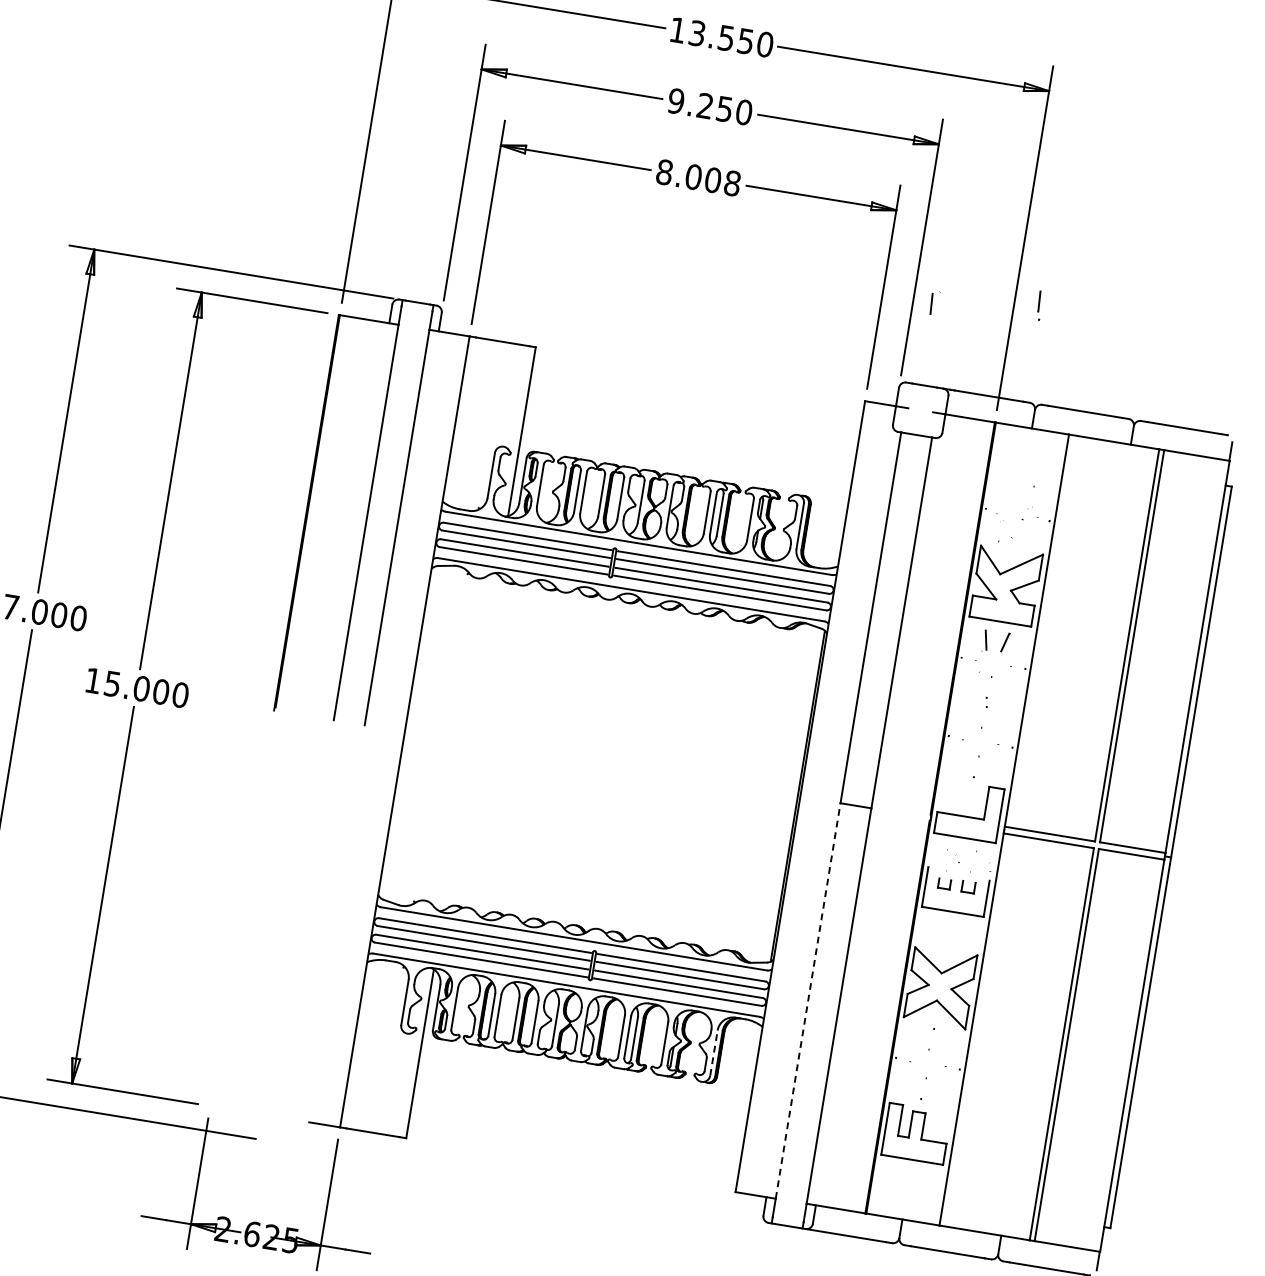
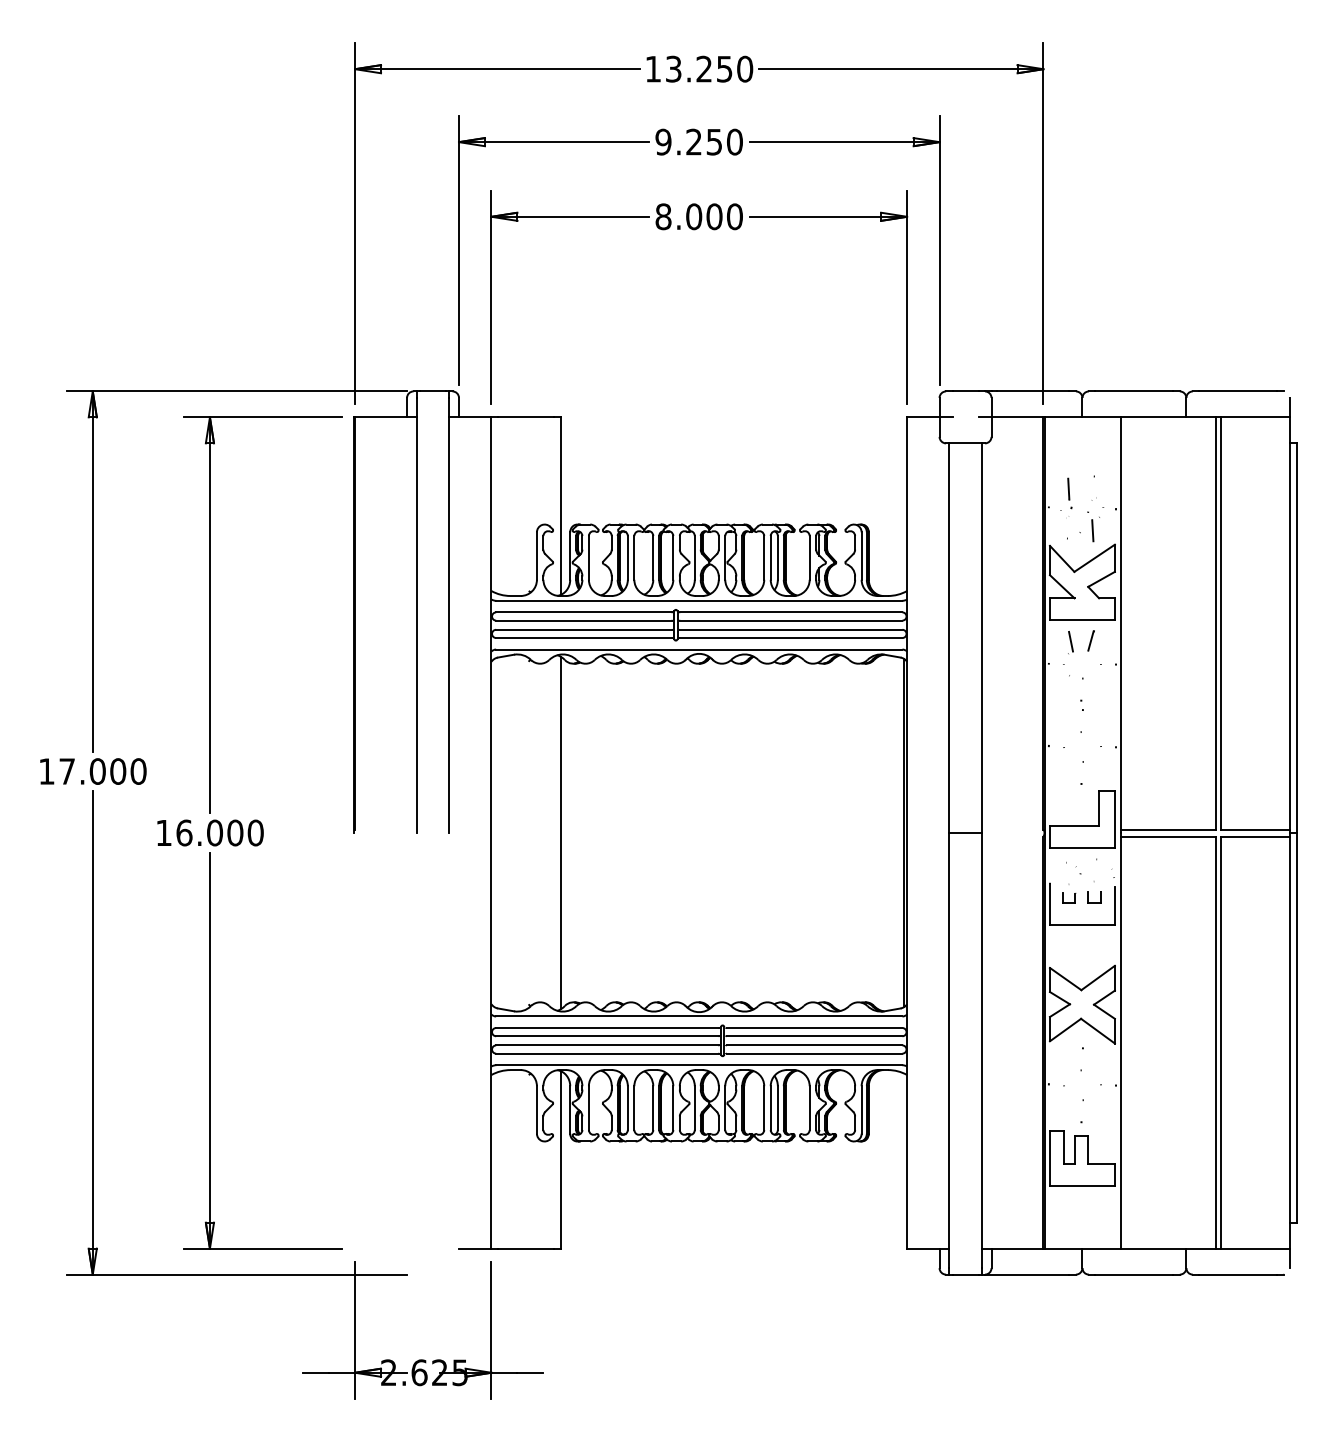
text: (725, 37) -> (703, 68), 13.550 -> 13.250
text: (732, 183) -> (734, 216), 8.008 -> 8.000
part: (934, 303) -> (1095, 529), moved
part: (1039, 305) -> (1069, 493), moved
text: (112, 683) -> (184, 832), 15.000 -> 16.000
line: (471, 742) -> (561, 832), added
line: (808, 1000) -> (949, 1040), dashed -> solid
line: (713, 1052) -> (861, 1109), dashed -> solid

